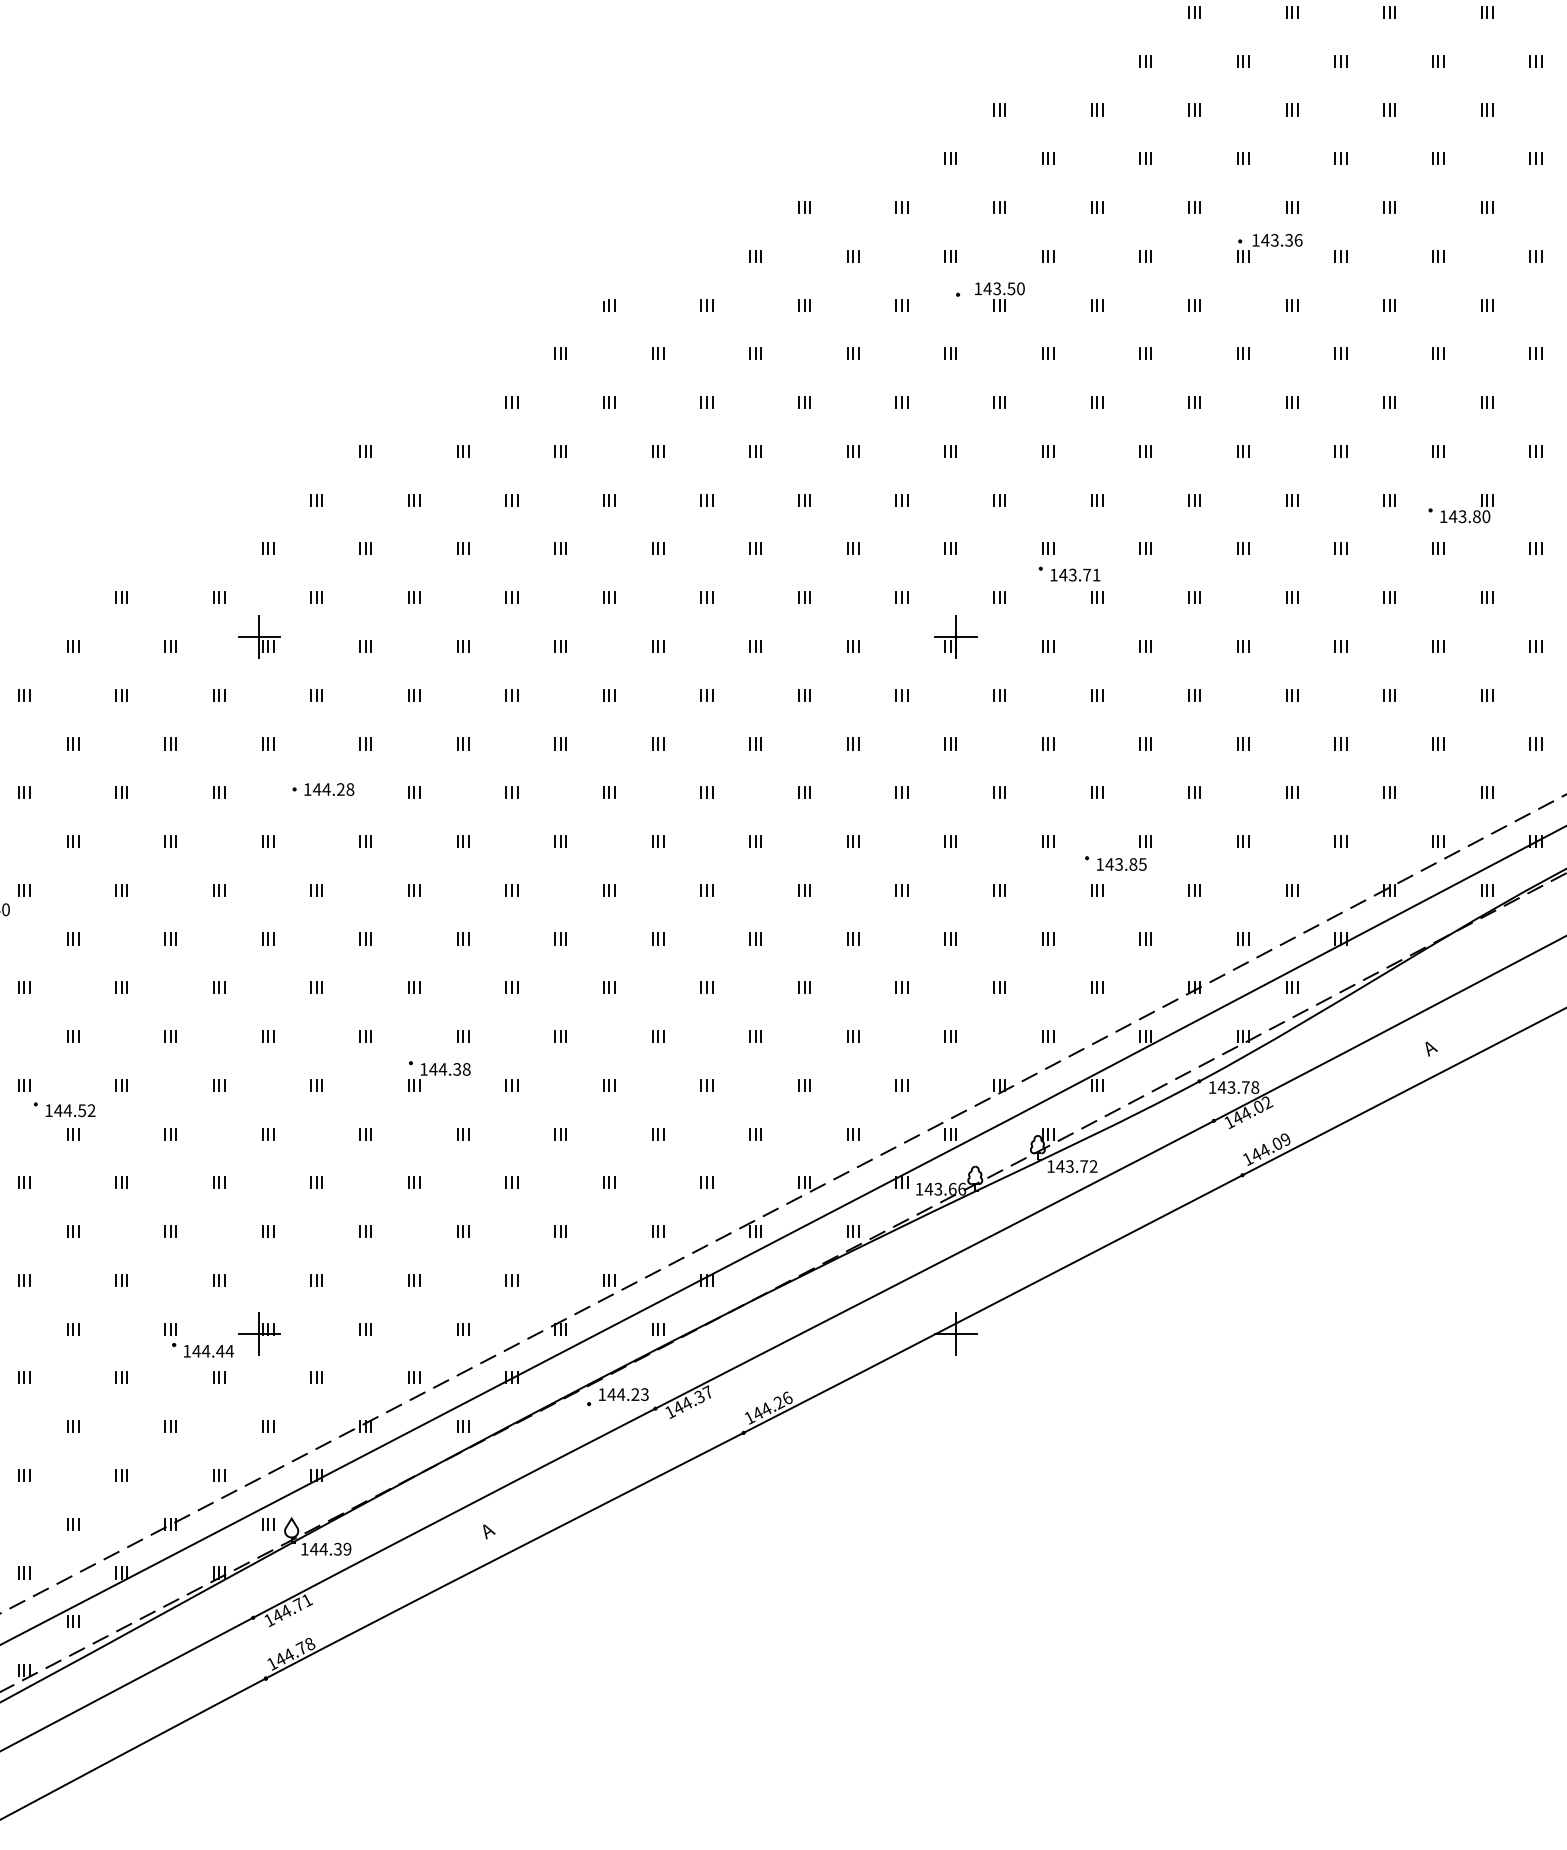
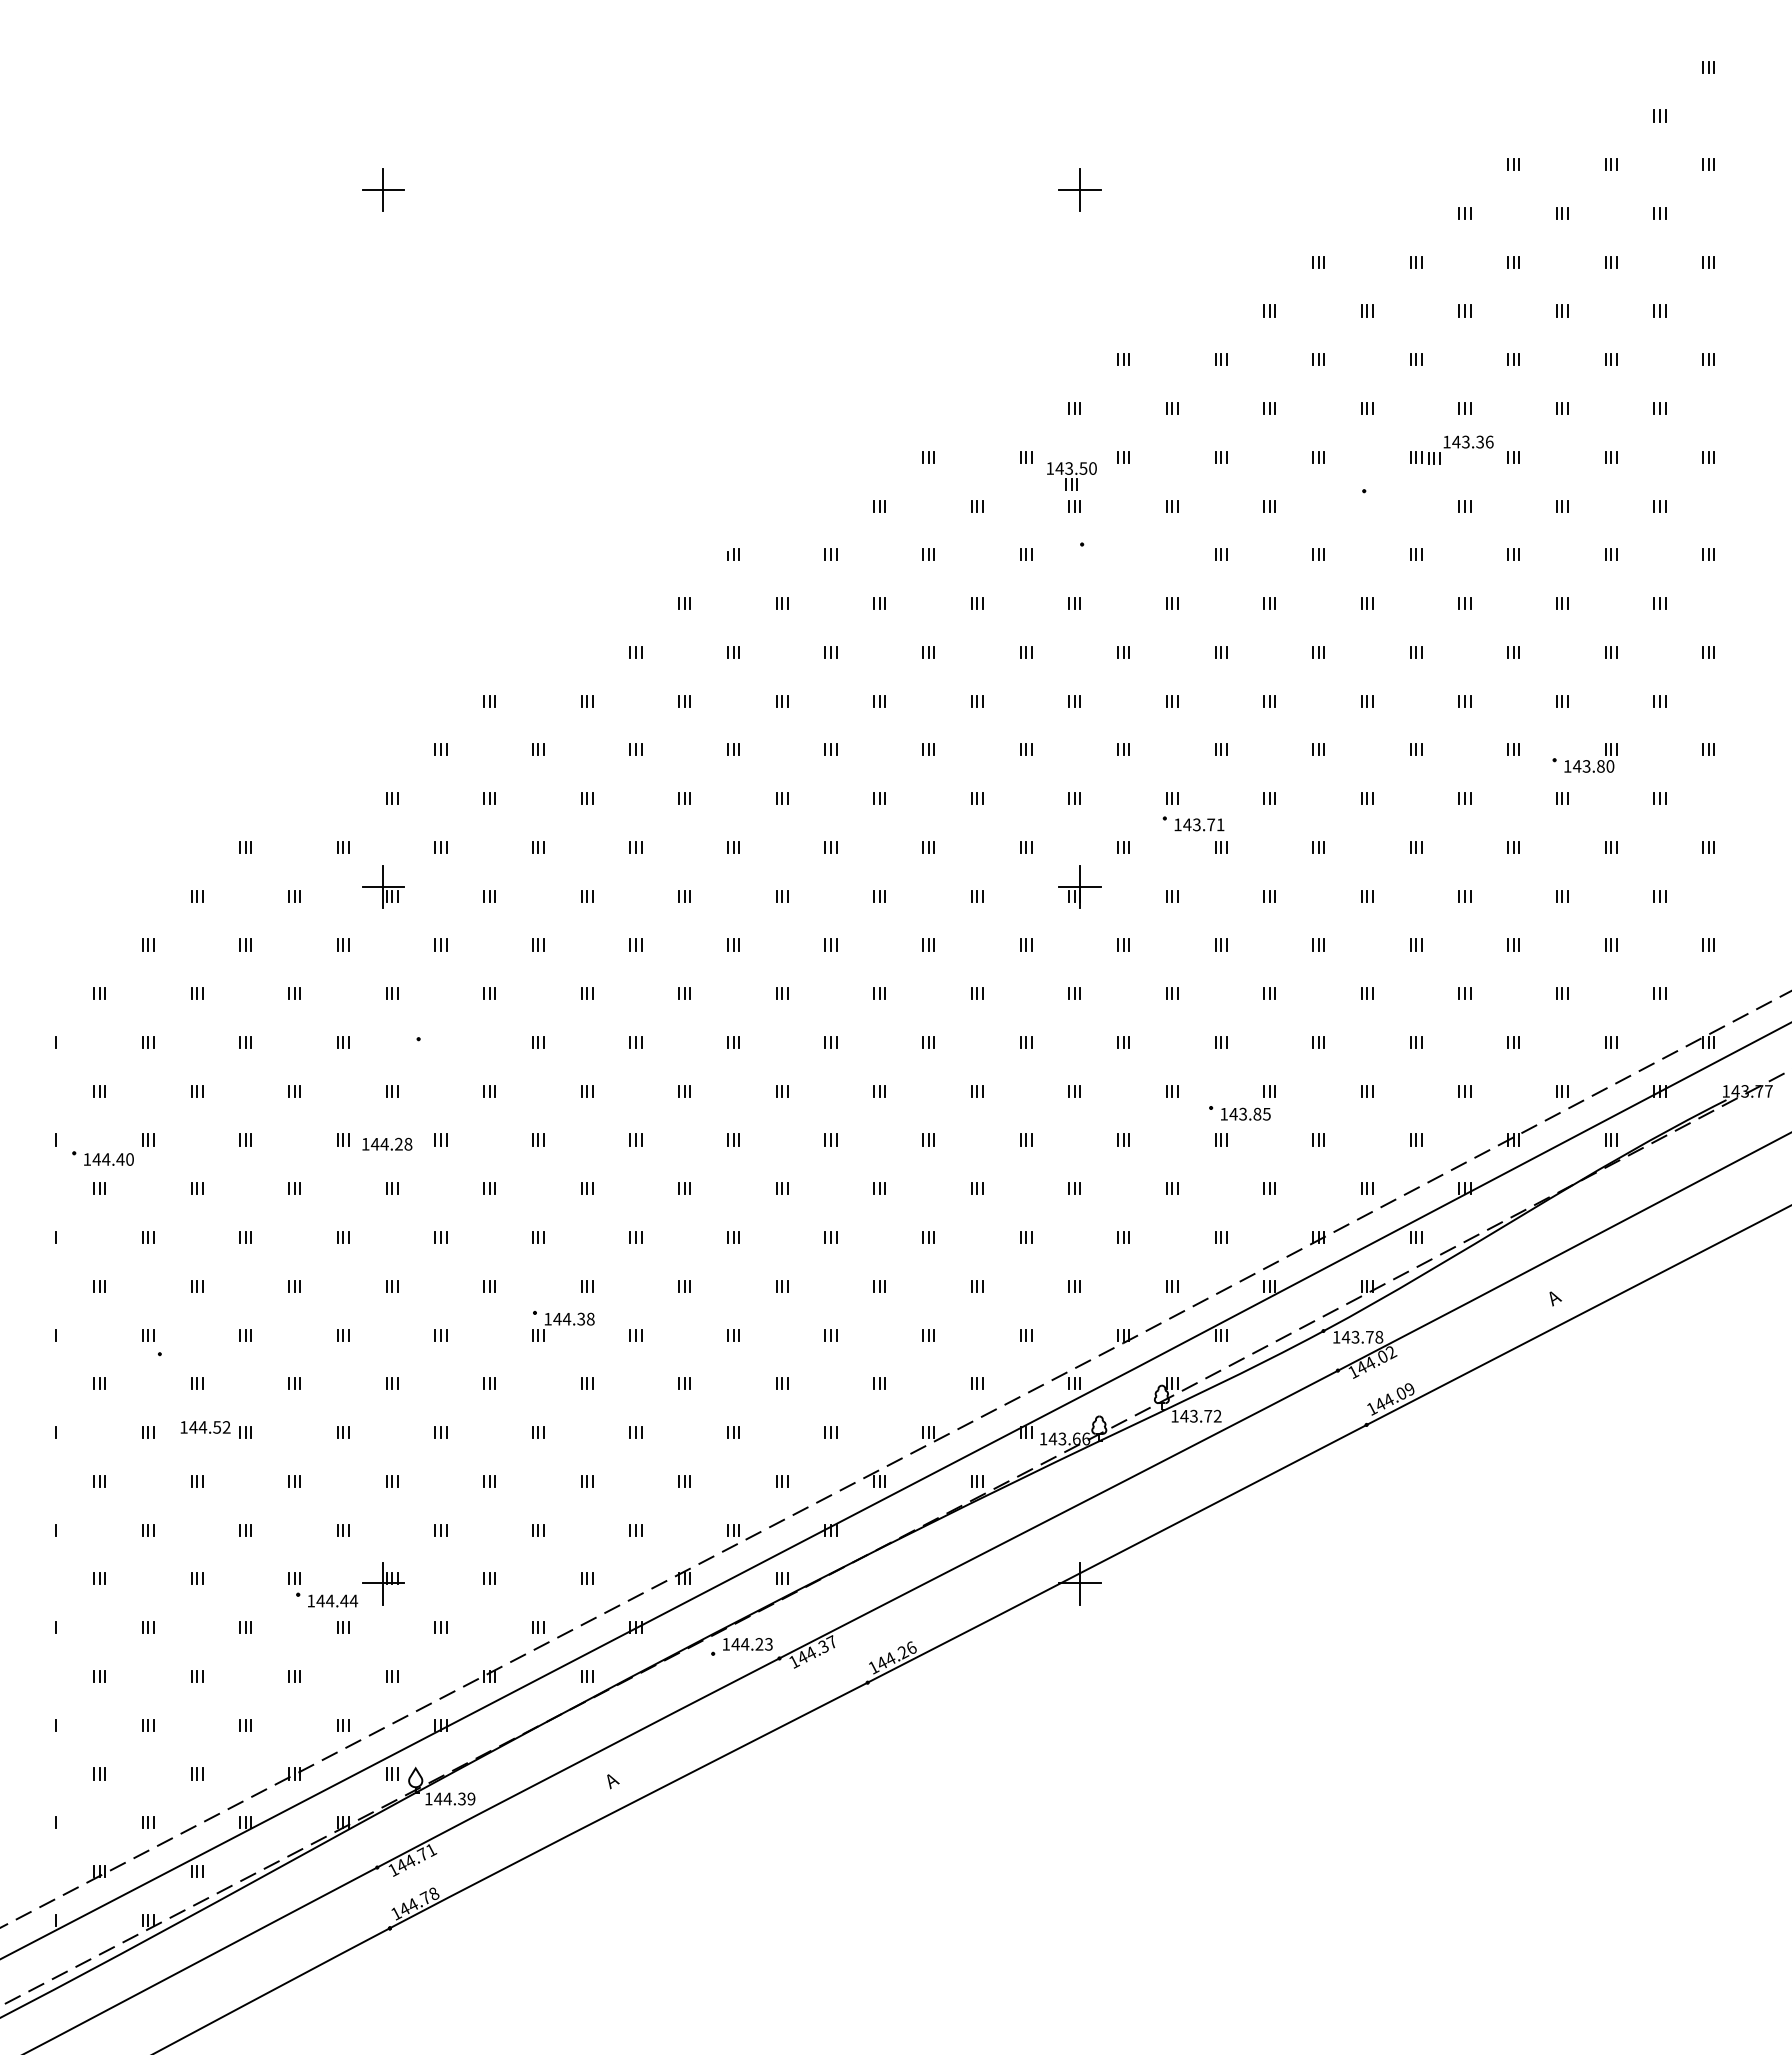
part: (1269, 247) -> (1460, 449), moved
part: (999, 296) -> (1071, 476), moved
text: (329, 788) -> (387, 1143), moved
text: (70, 1110) -> (205, 1427), moved

